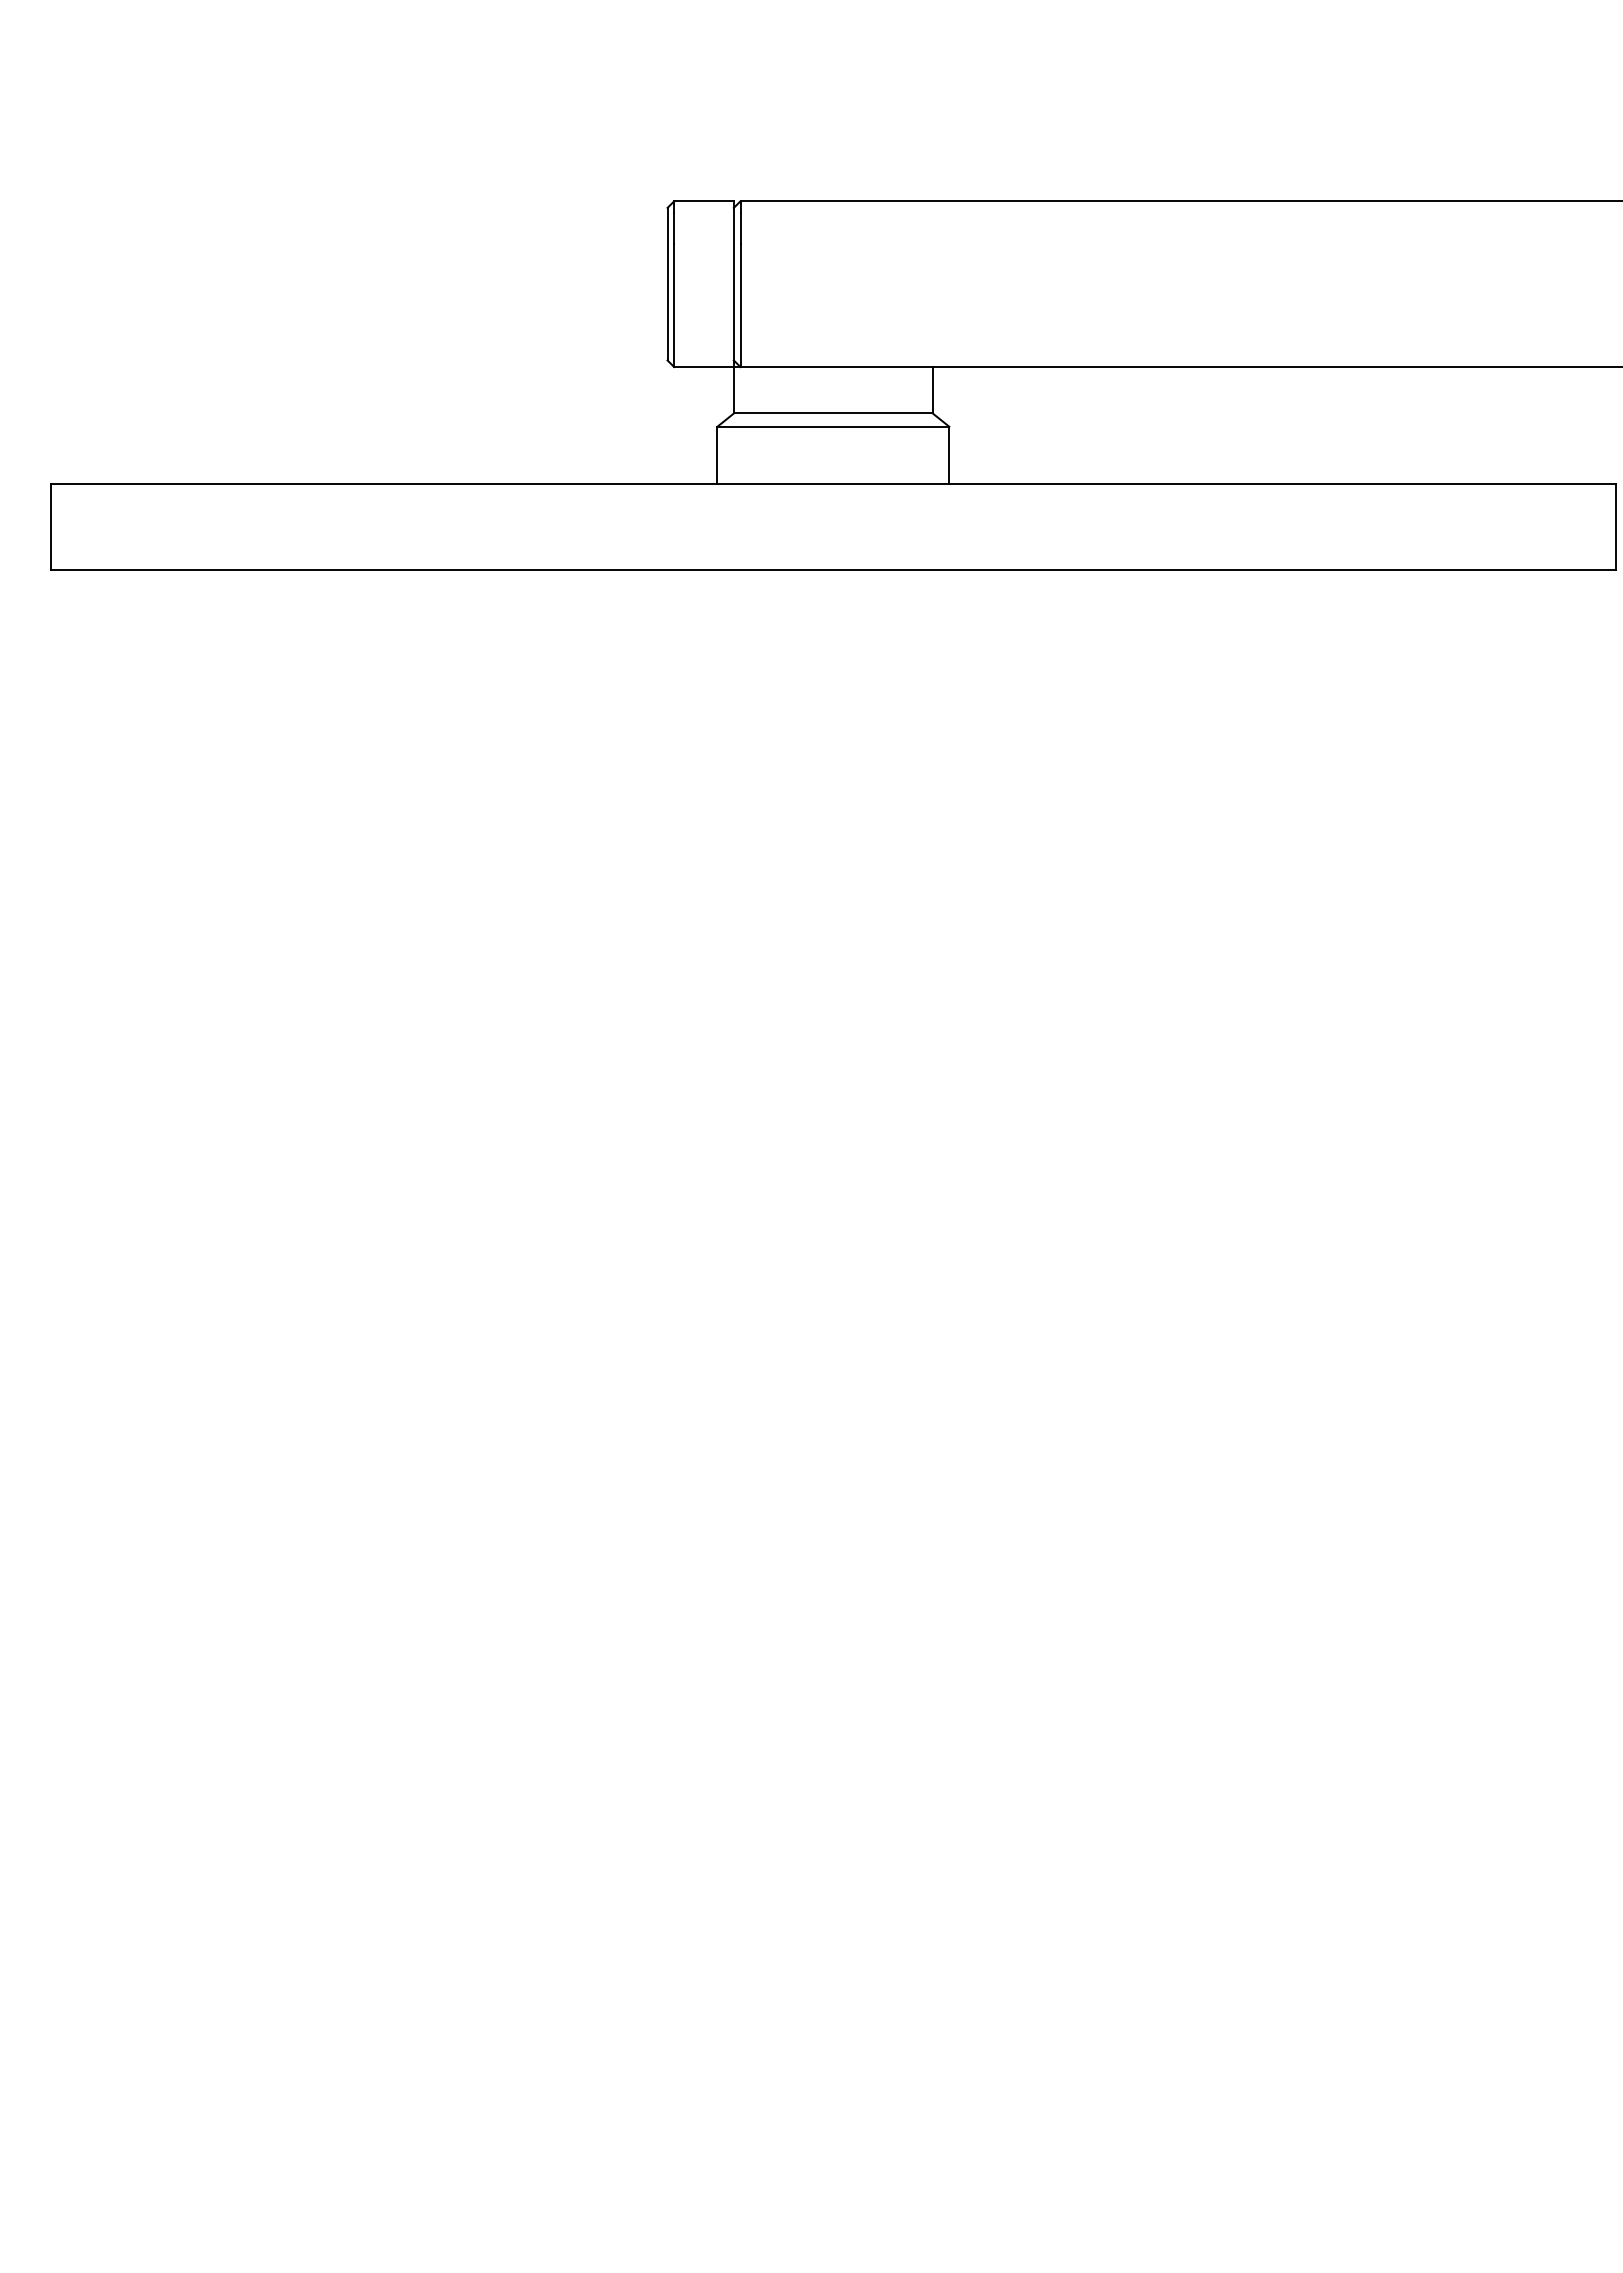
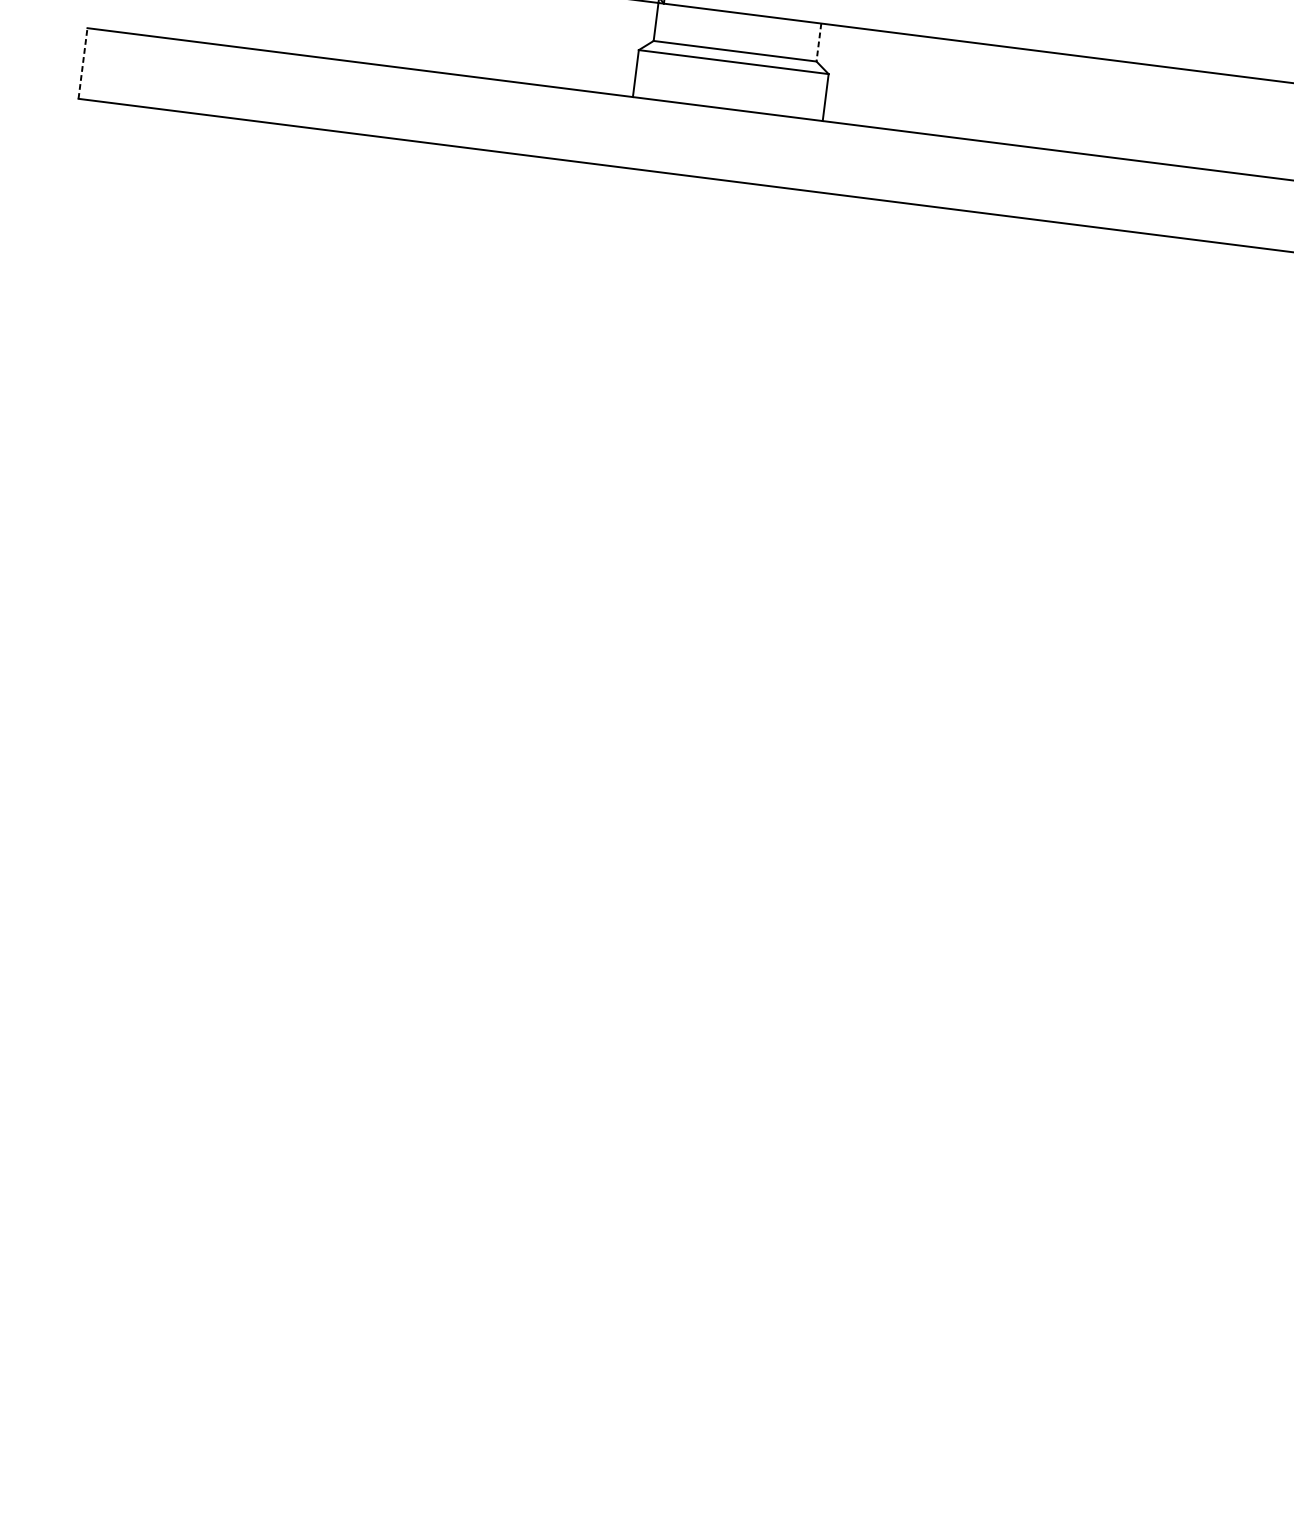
line: (932, 390) -> (818, 42), solid -> dashed
line: (51, 526) -> (83, 62), solid -> dashed

